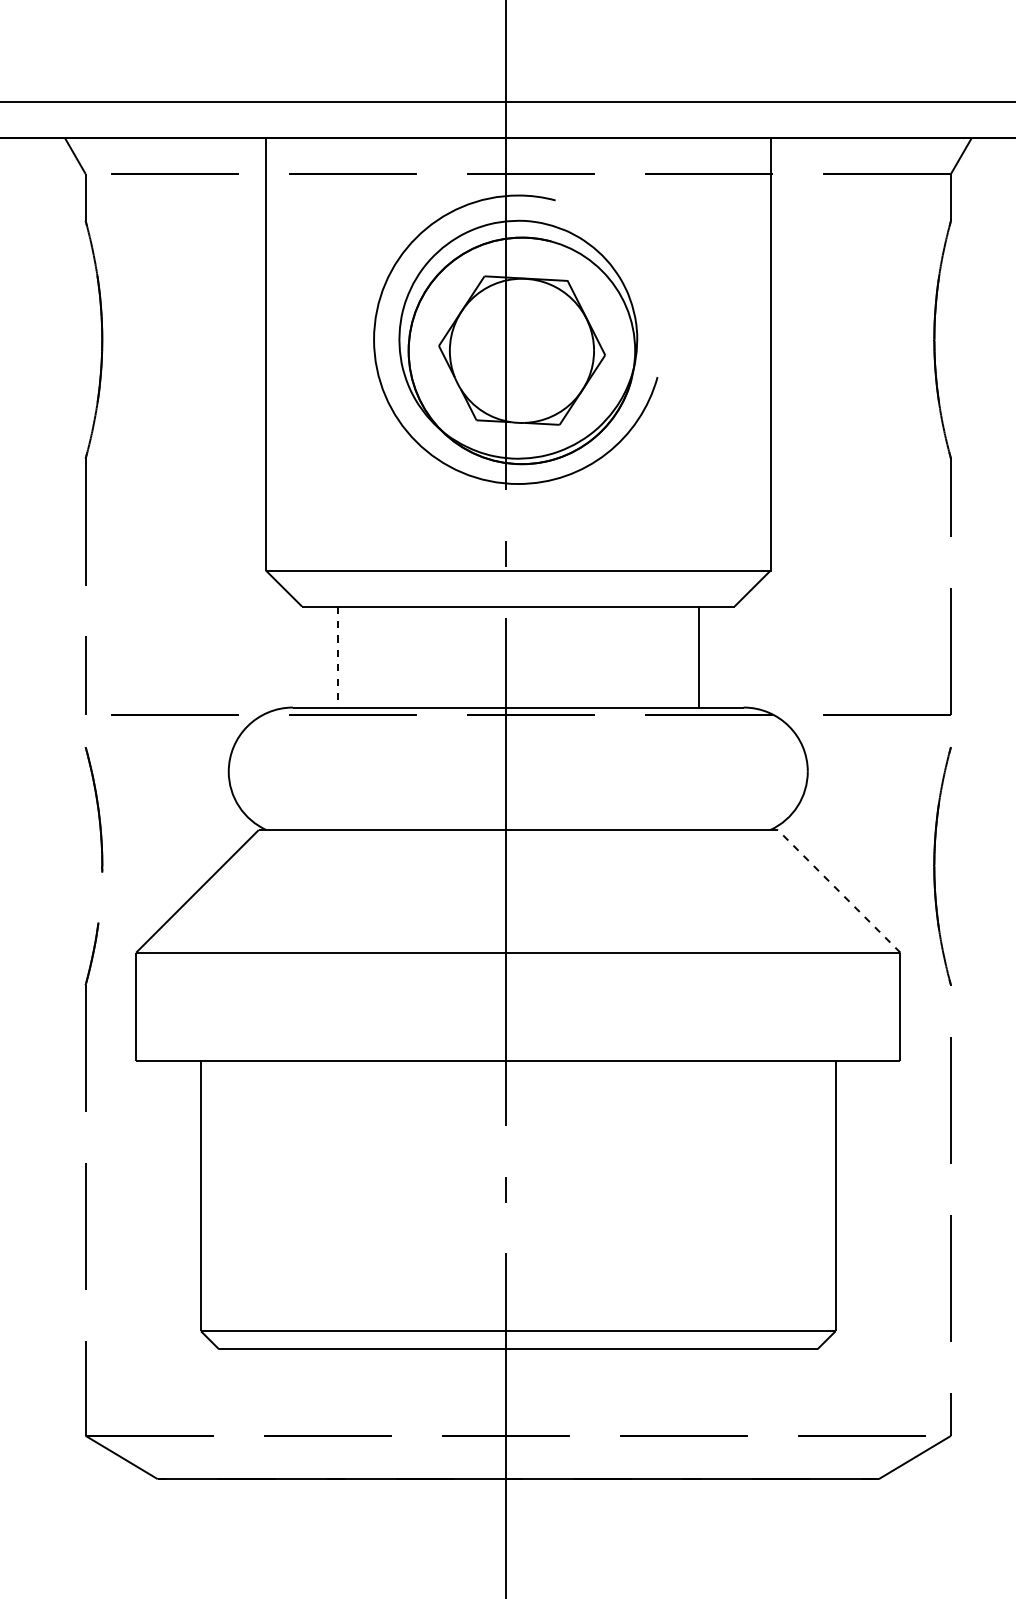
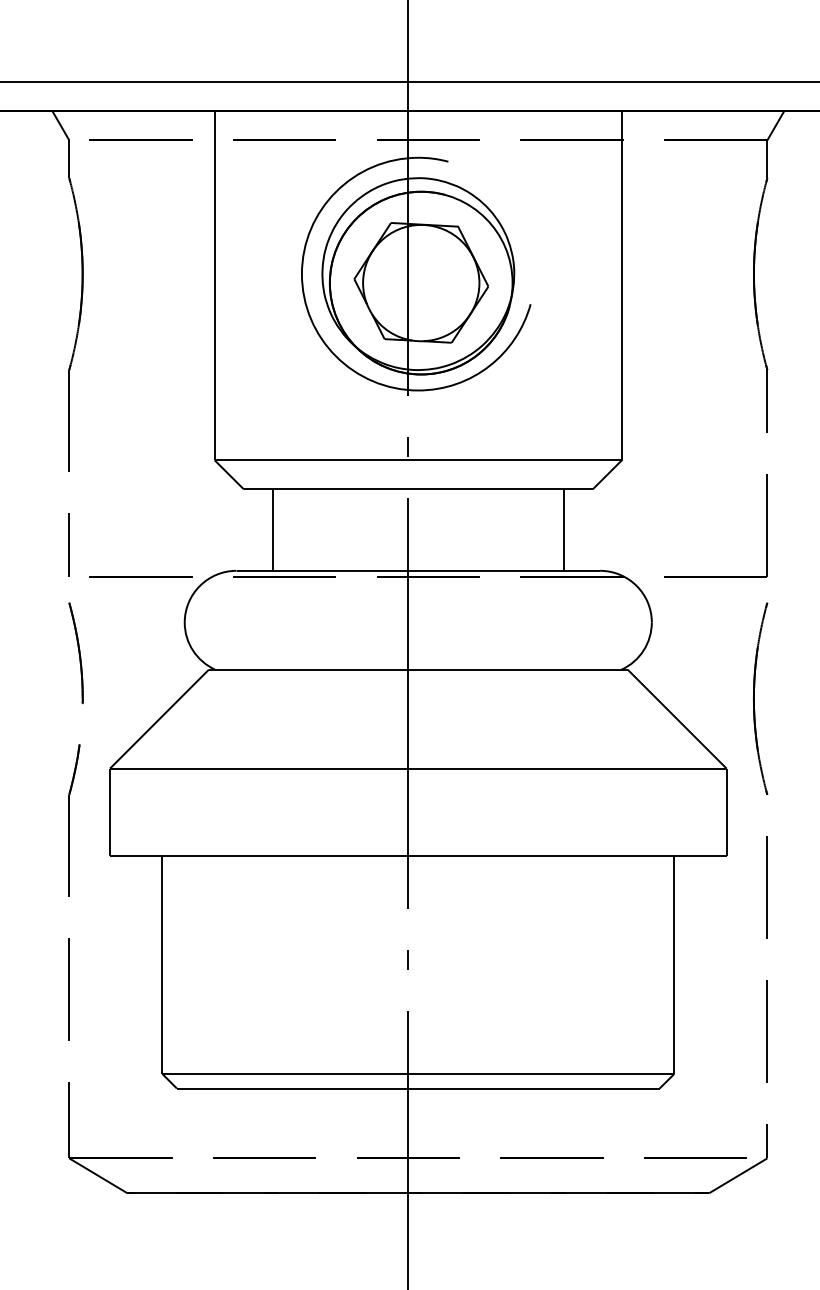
line: (338, 657) -> (273, 530), dashed -> solid
line: (839, 891) -> (677, 719), dashed -> solid

